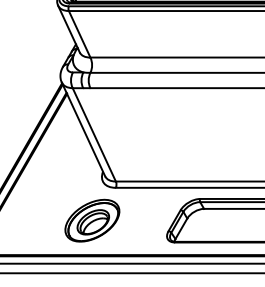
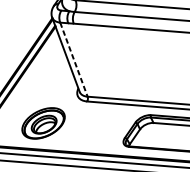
line: (94, 135) -> (74, 60), solid -> dashed
part: (92, 220) -> (43, 123), moved

